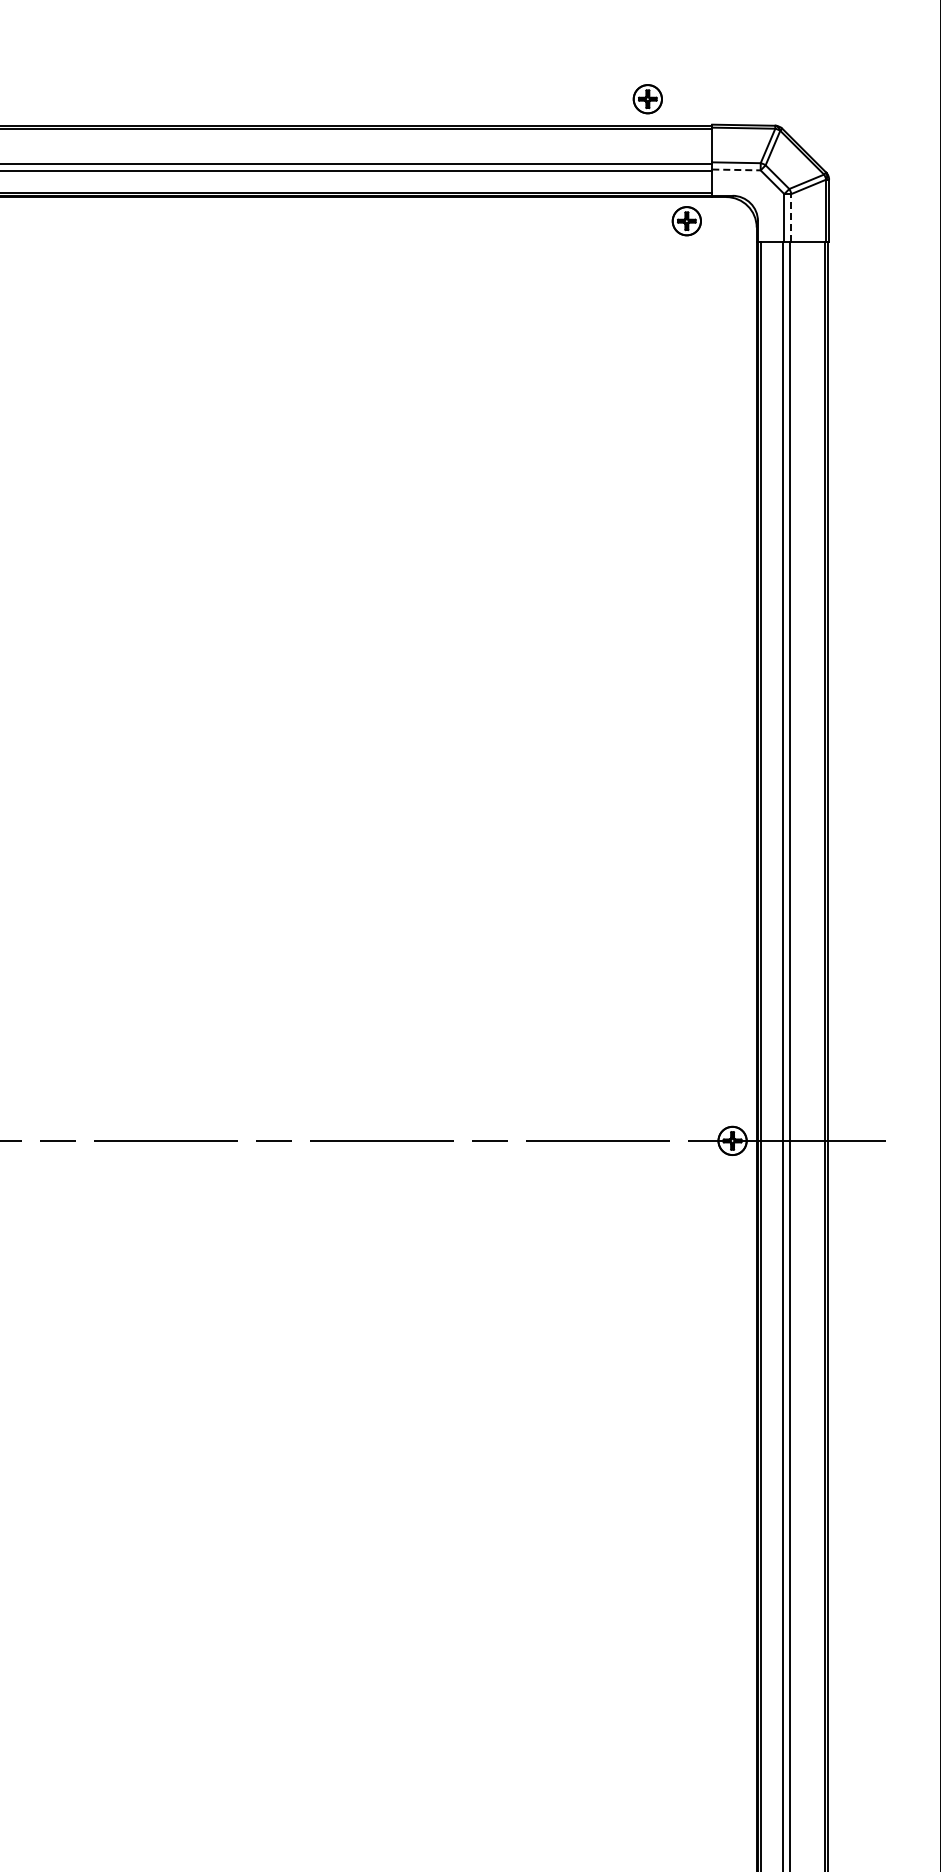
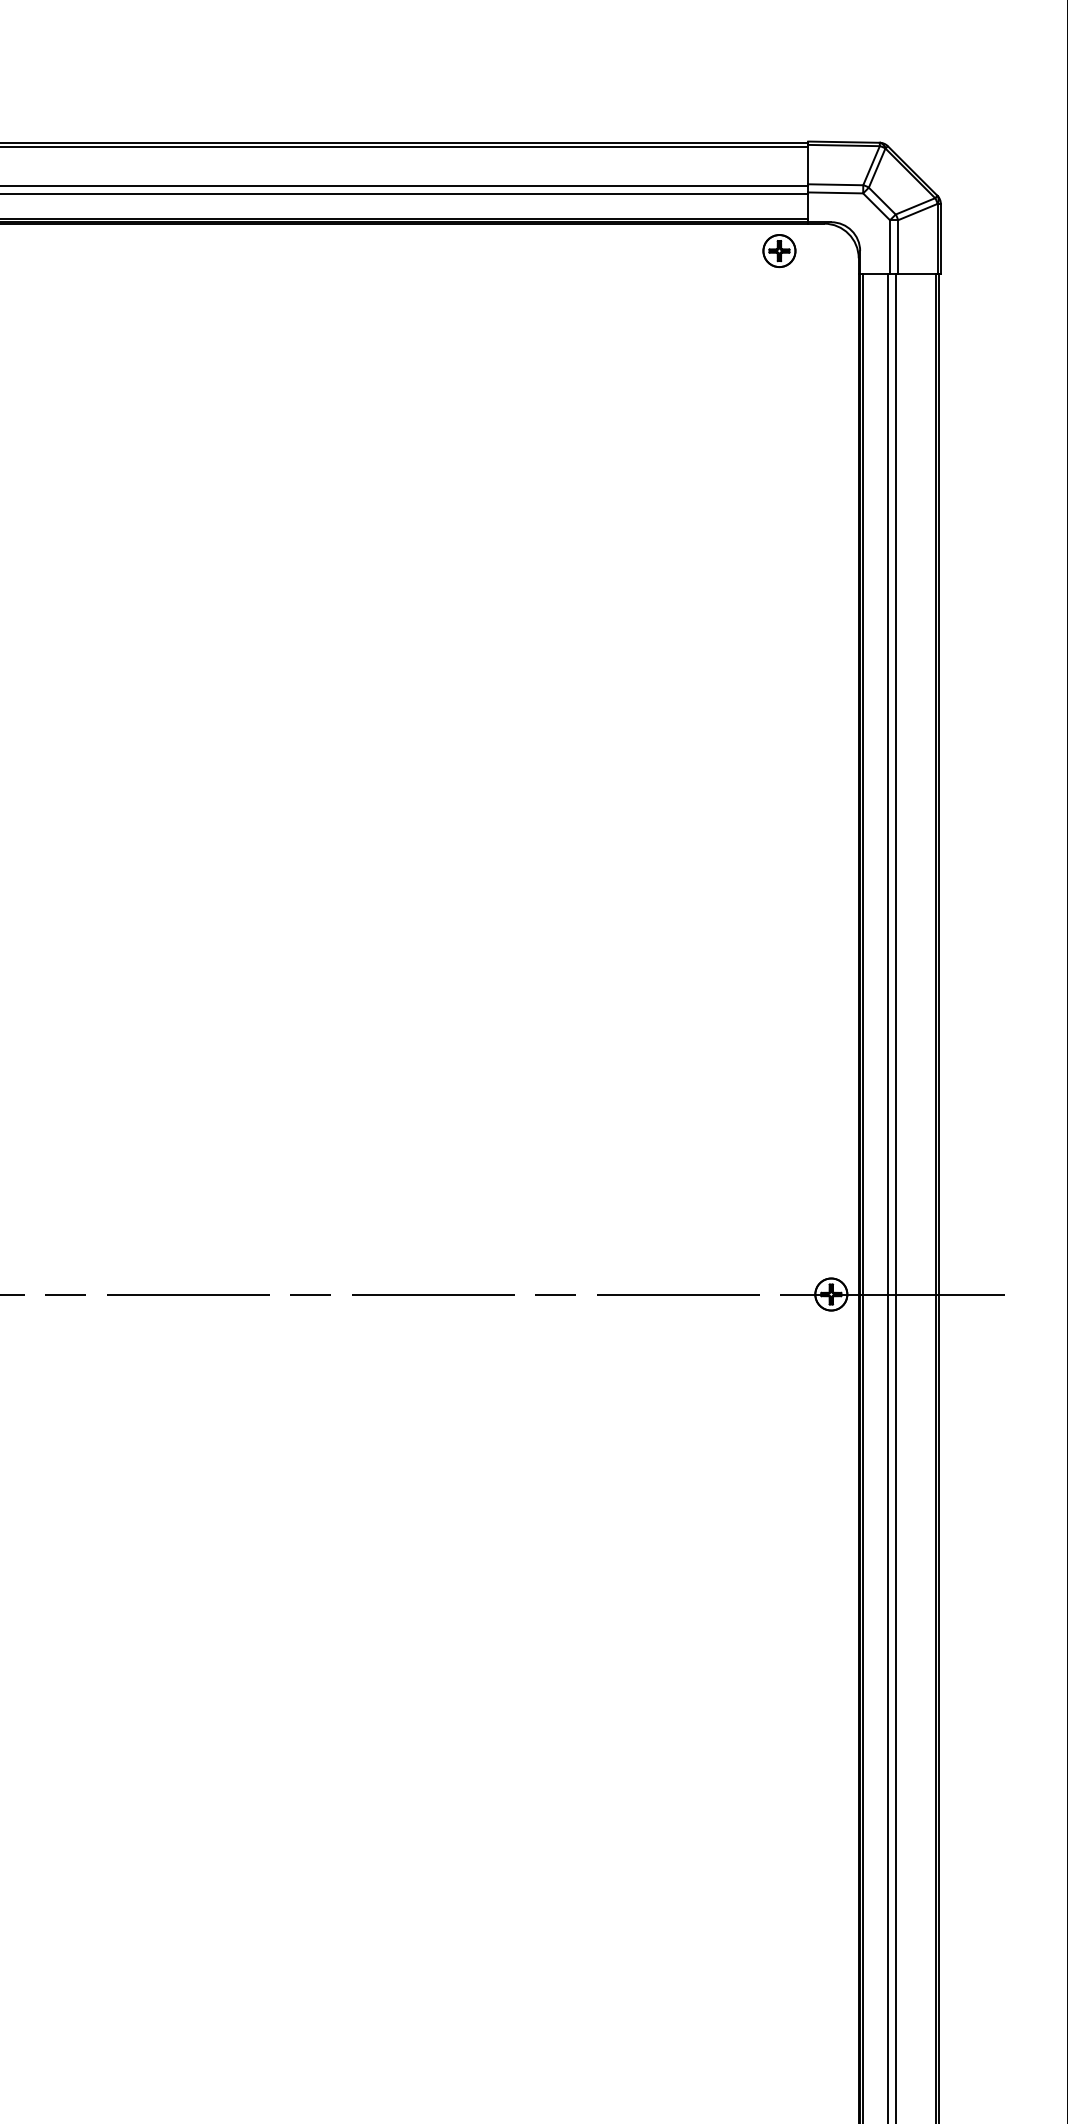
part: (647, 99) -> (734, 112), removed
line: (736, 169) -> (835, 192), dashed -> solid
line: (791, 217) -> (898, 246), dashed -> solid

